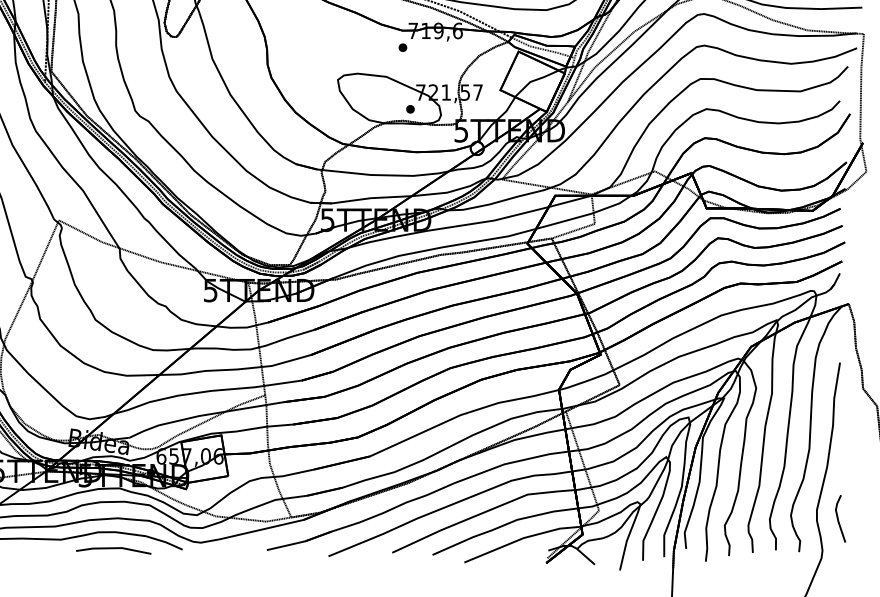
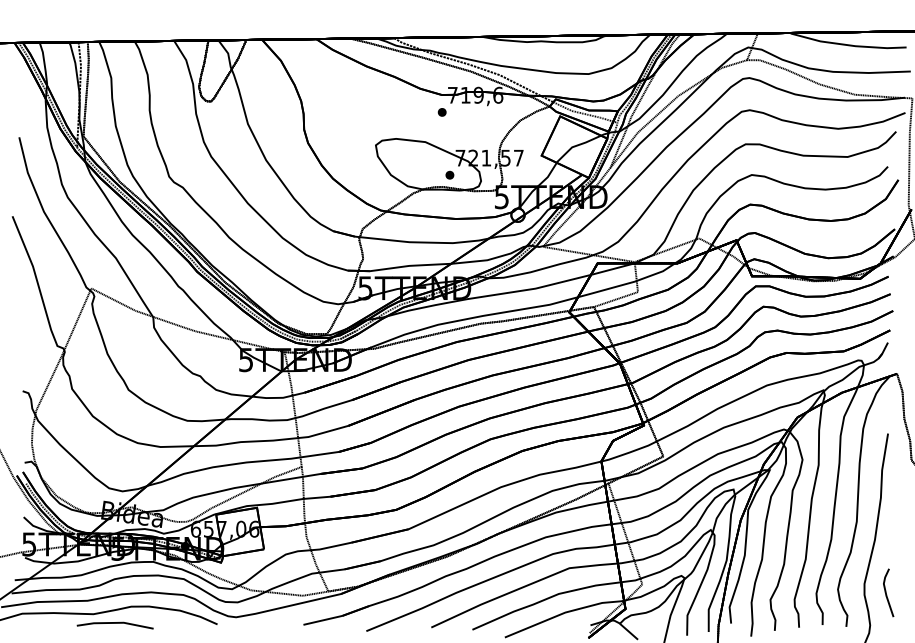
part: (113, 550) -> (114, 625), moved

